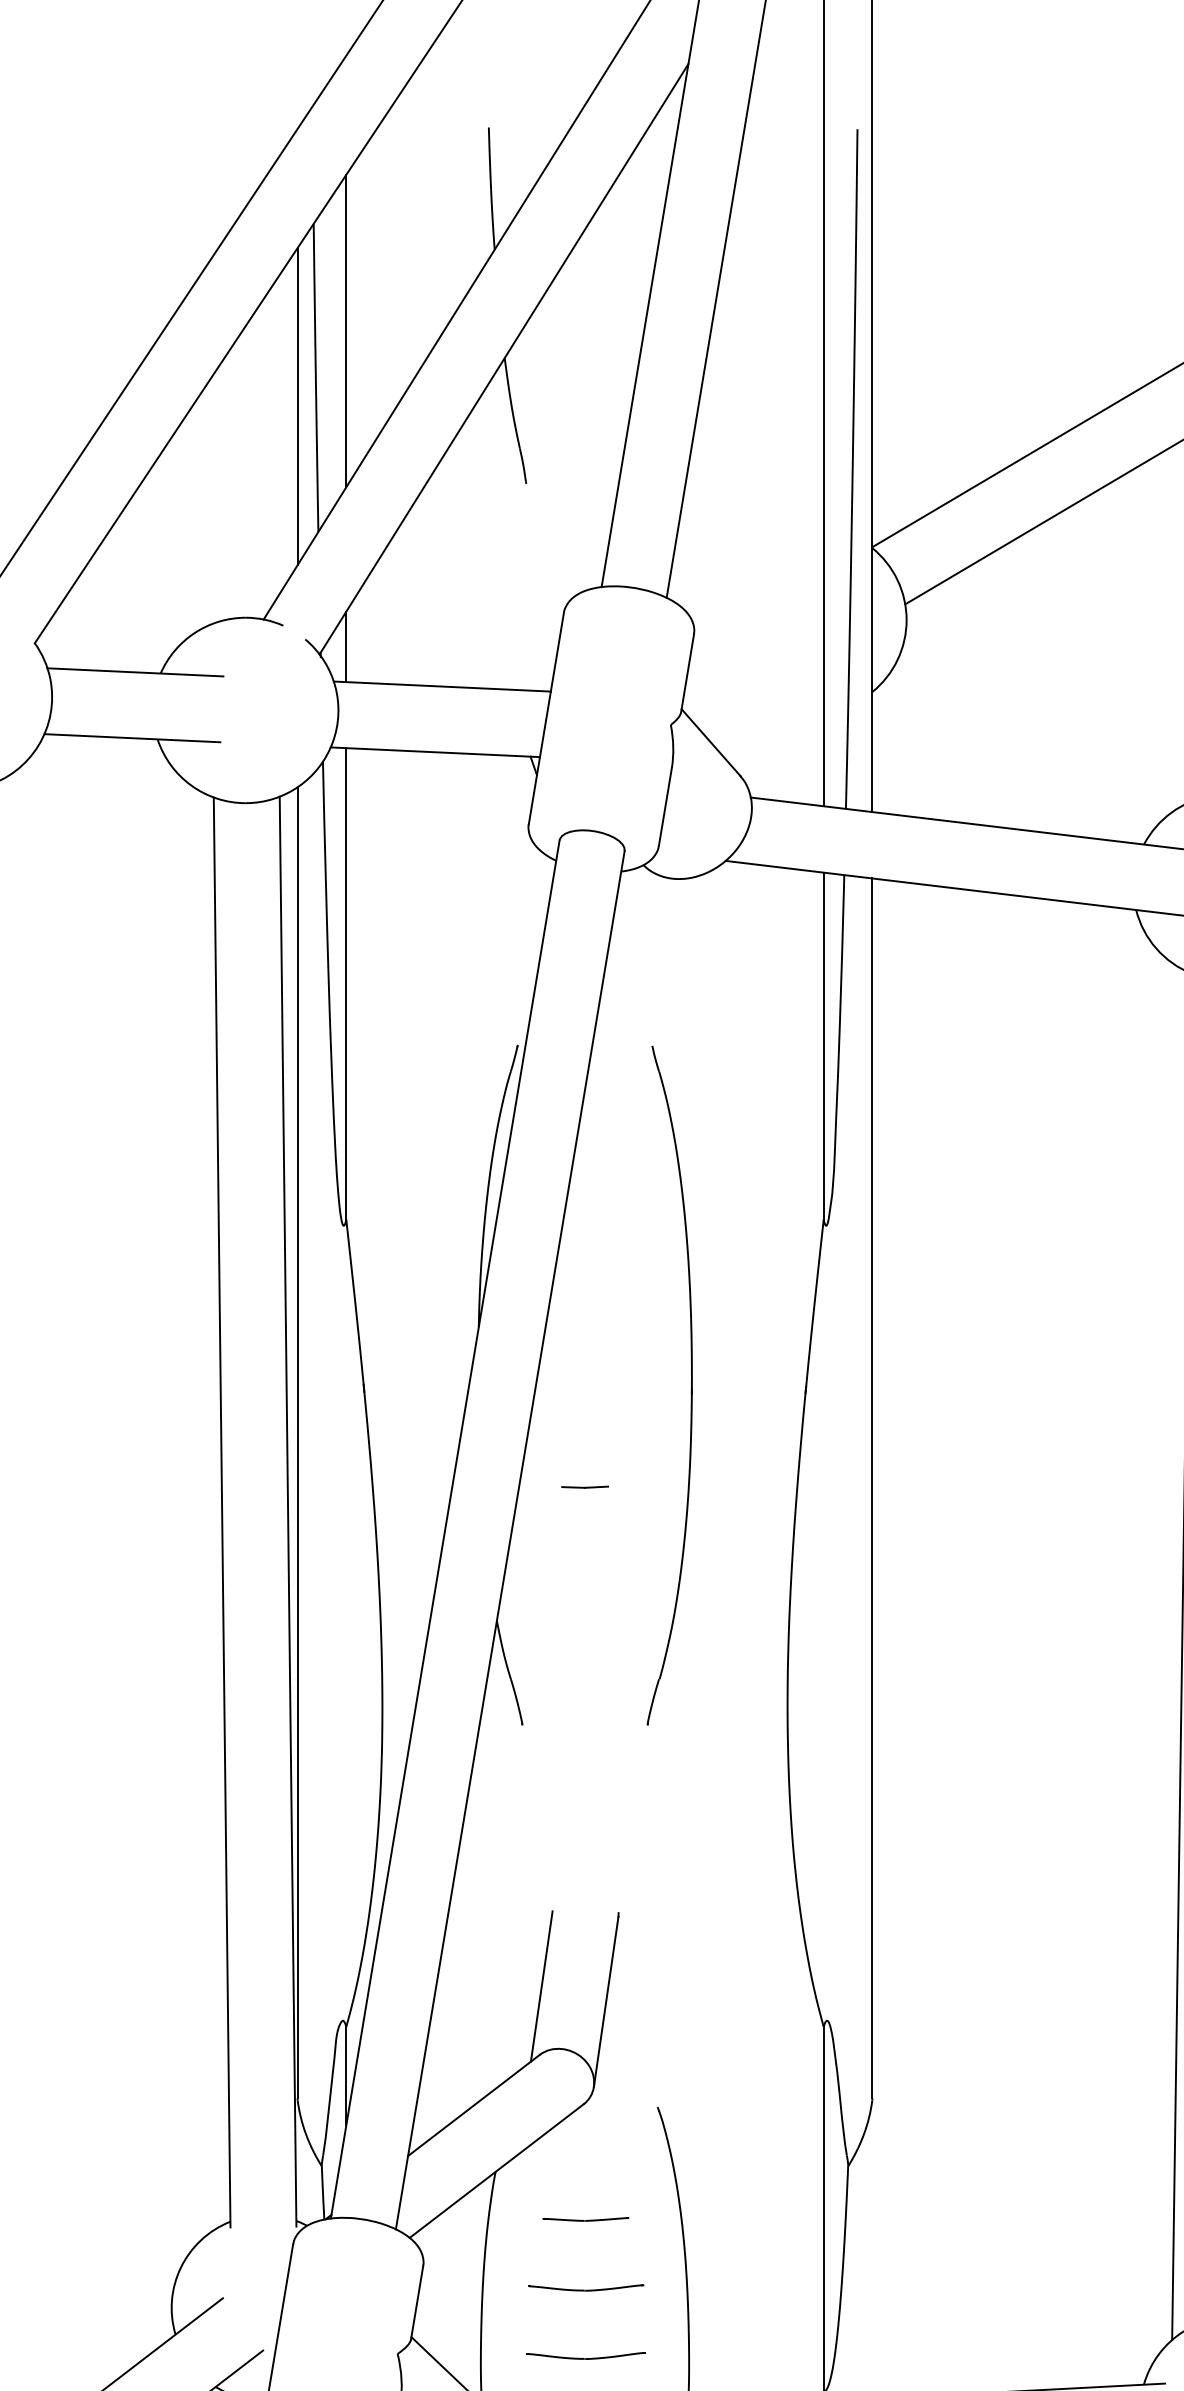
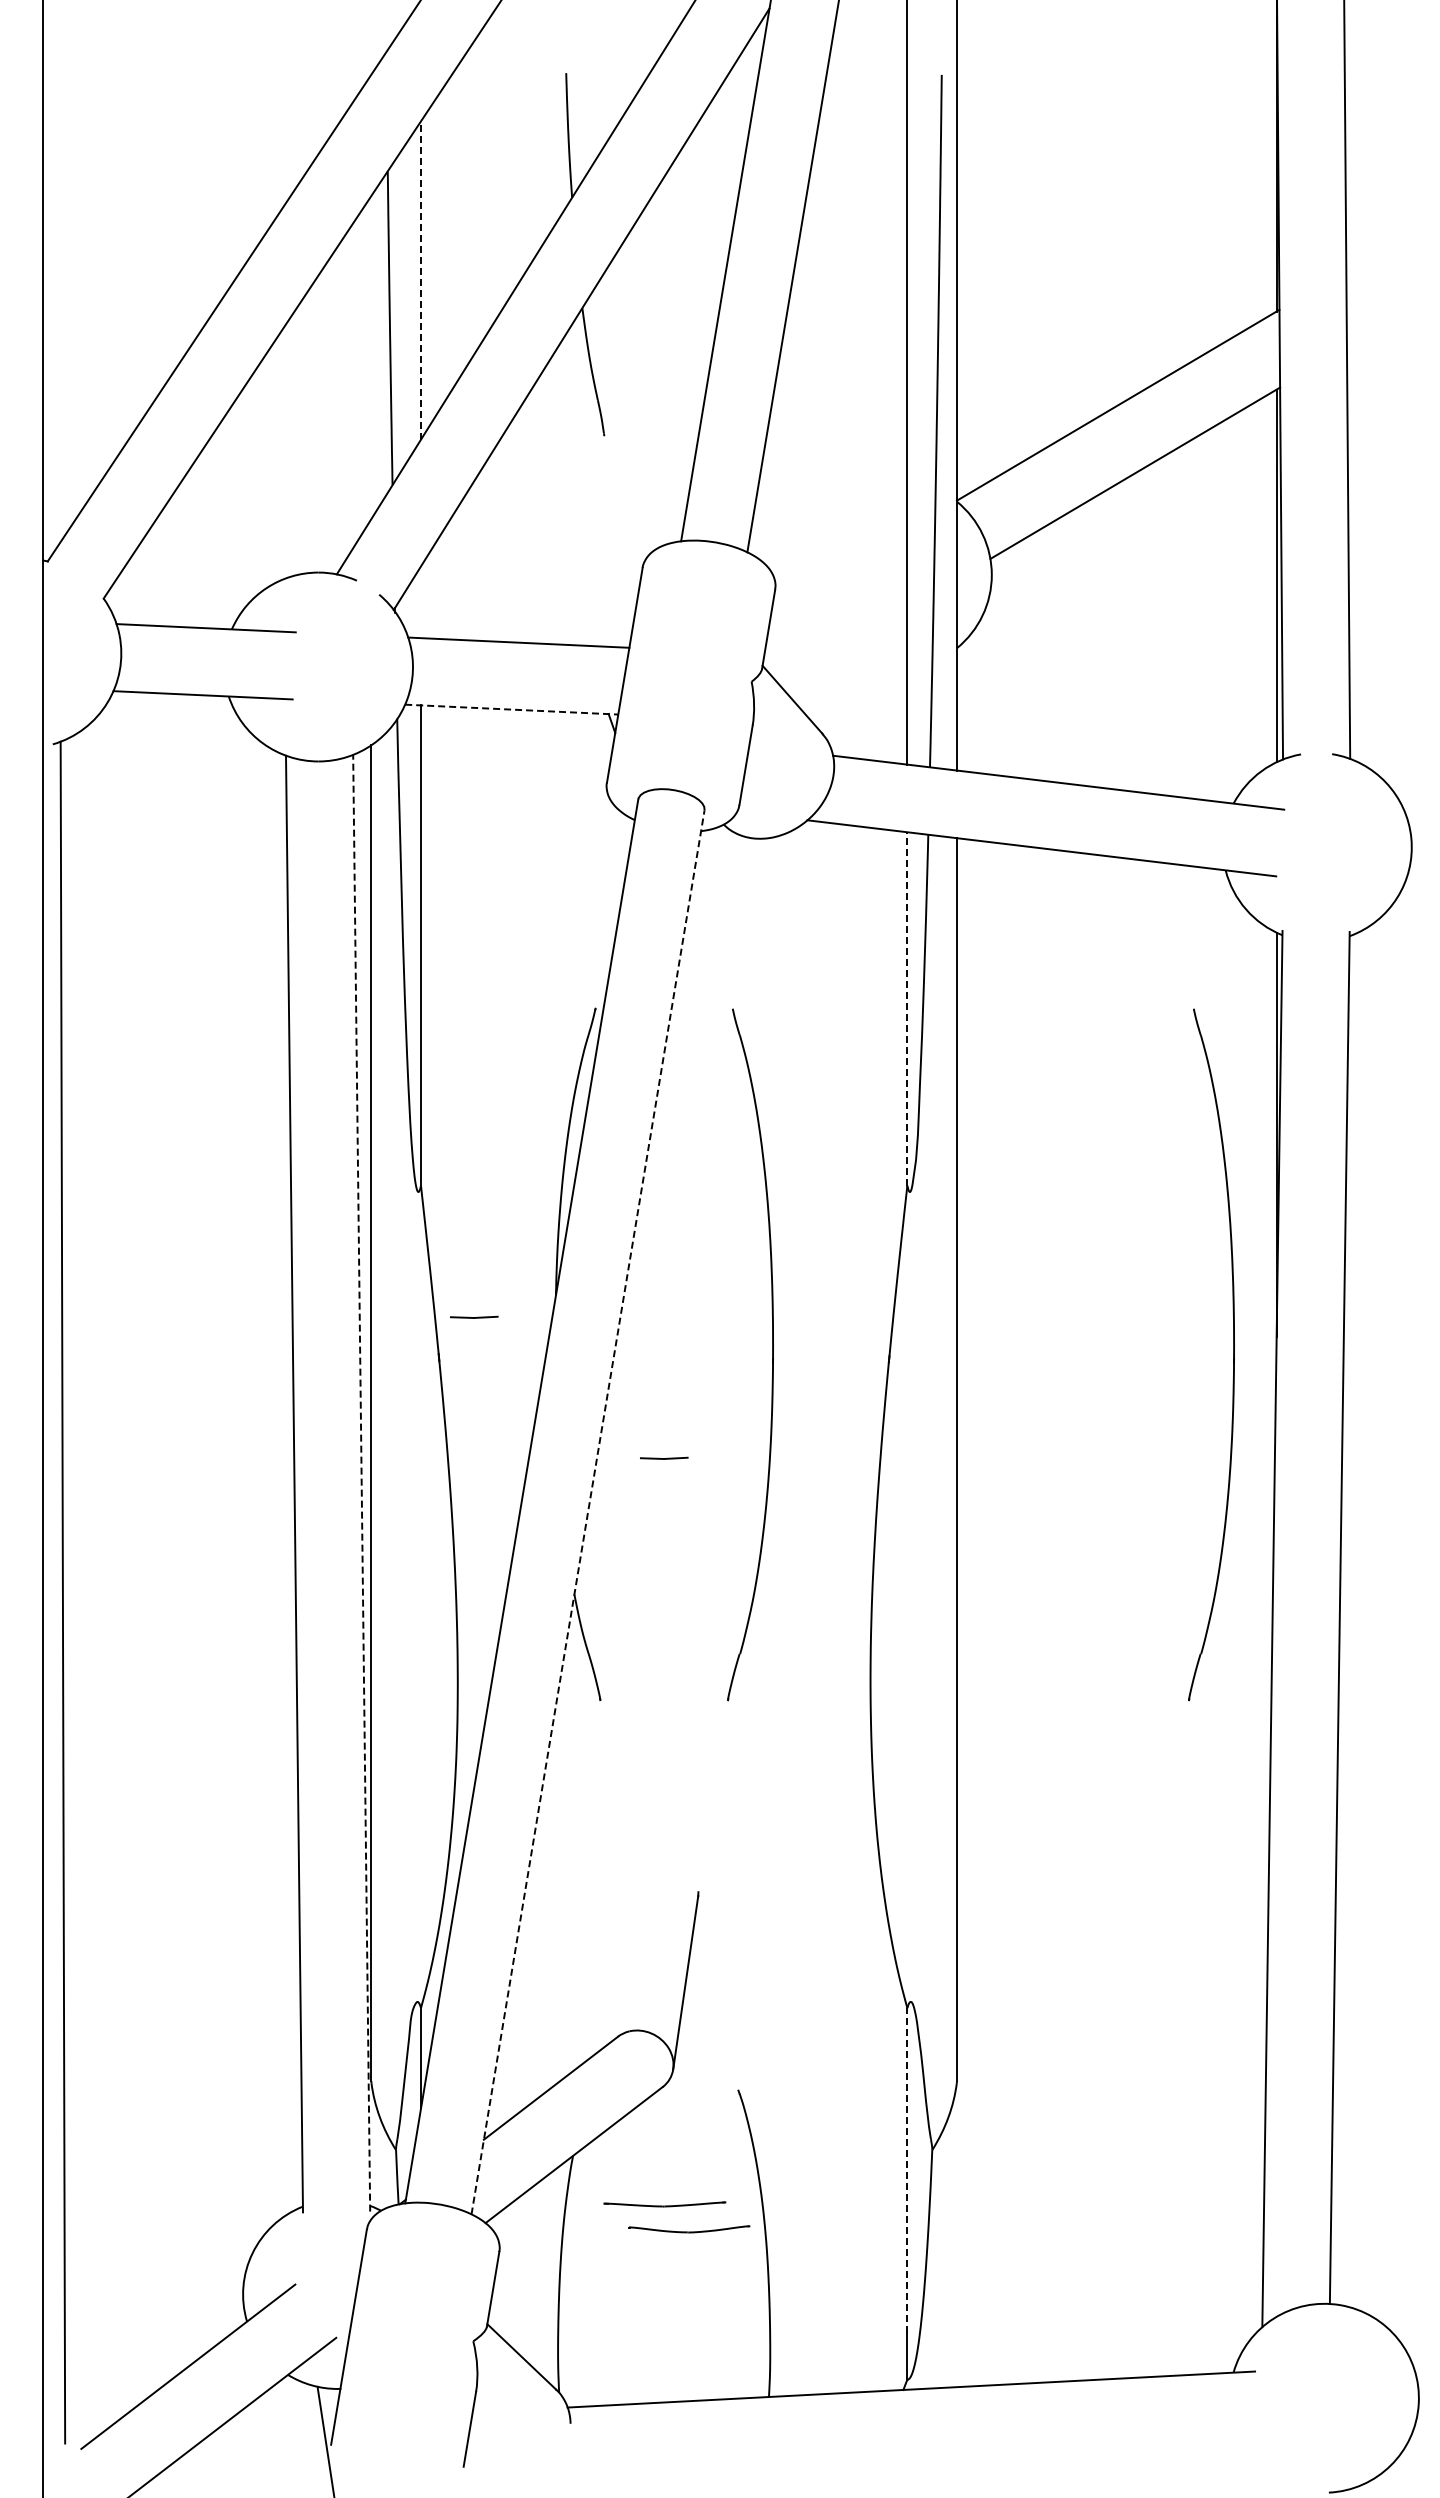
line: (346, 331) -> (421, 280), solid -> dashed
line: (297, 406) -> (371, 357), removed
line: (346, 647) -> (421, 602), removed
line: (435, 752) -> (511, 709), solid -> dashed
line: (823, 1046) -> (907, 1009), solid -> dashed
line: (398, 1348) -> (474, 1317), added
part: (1143, 1385) -> (1233, 1354), added
line: (287, 1510) -> (361, 1482), solid -> dashed
line: (510, 1540) -> (588, 1512), solid -> dashed
line: (542, 1986) -> (620, 1966), removed
line: (823, 2186) -> (907, 2170), solid -> dashed
part: (586, 2218) -> (665, 2203), size x1.4
part: (586, 2287) -> (665, 2273), removed
part: (586, 2356) -> (689, 2229), moved

